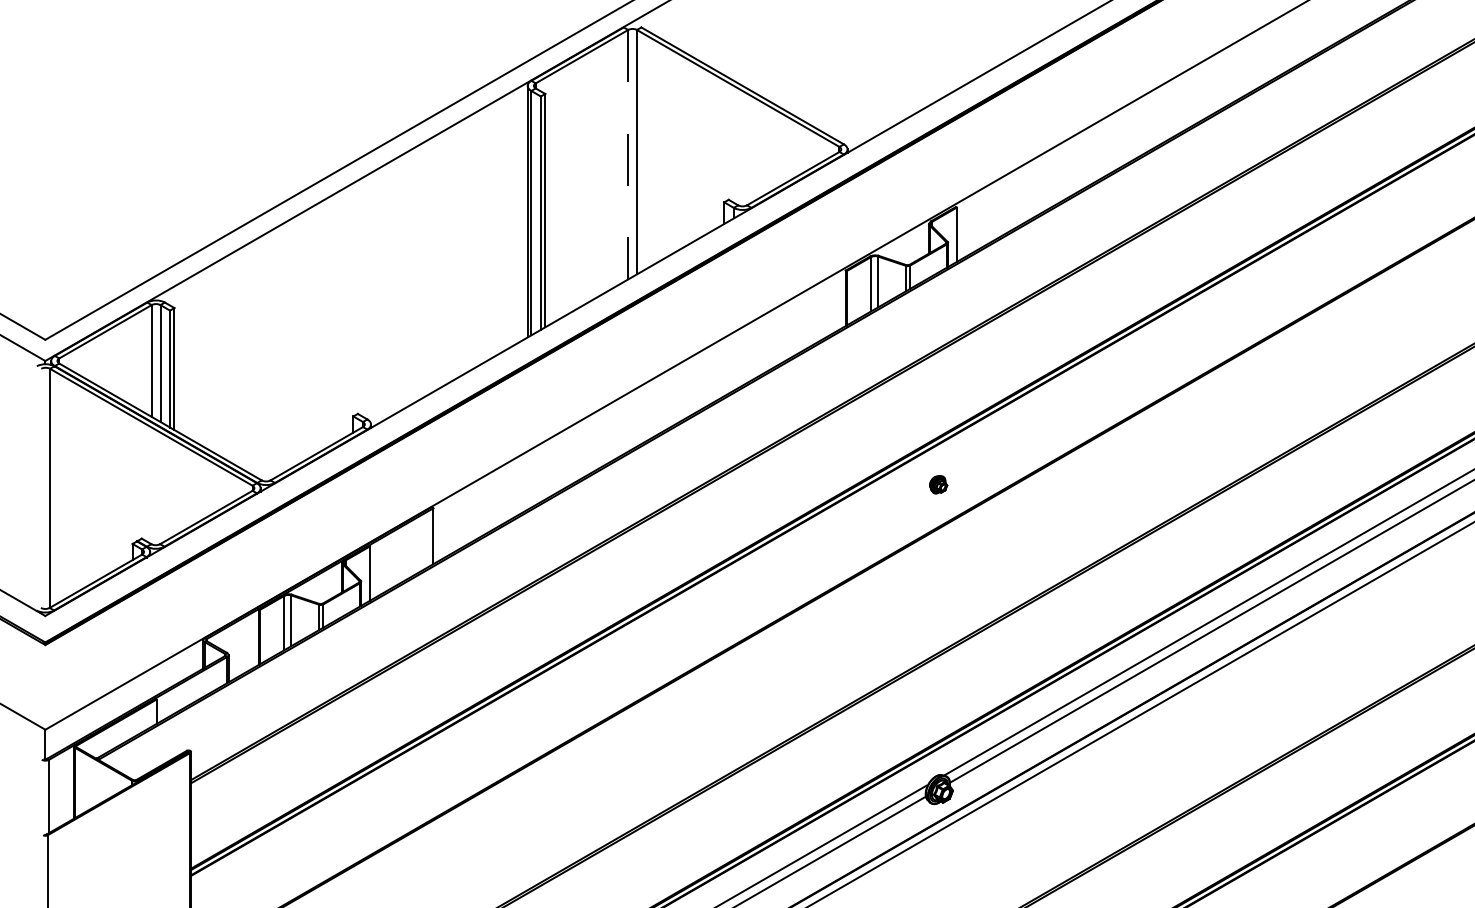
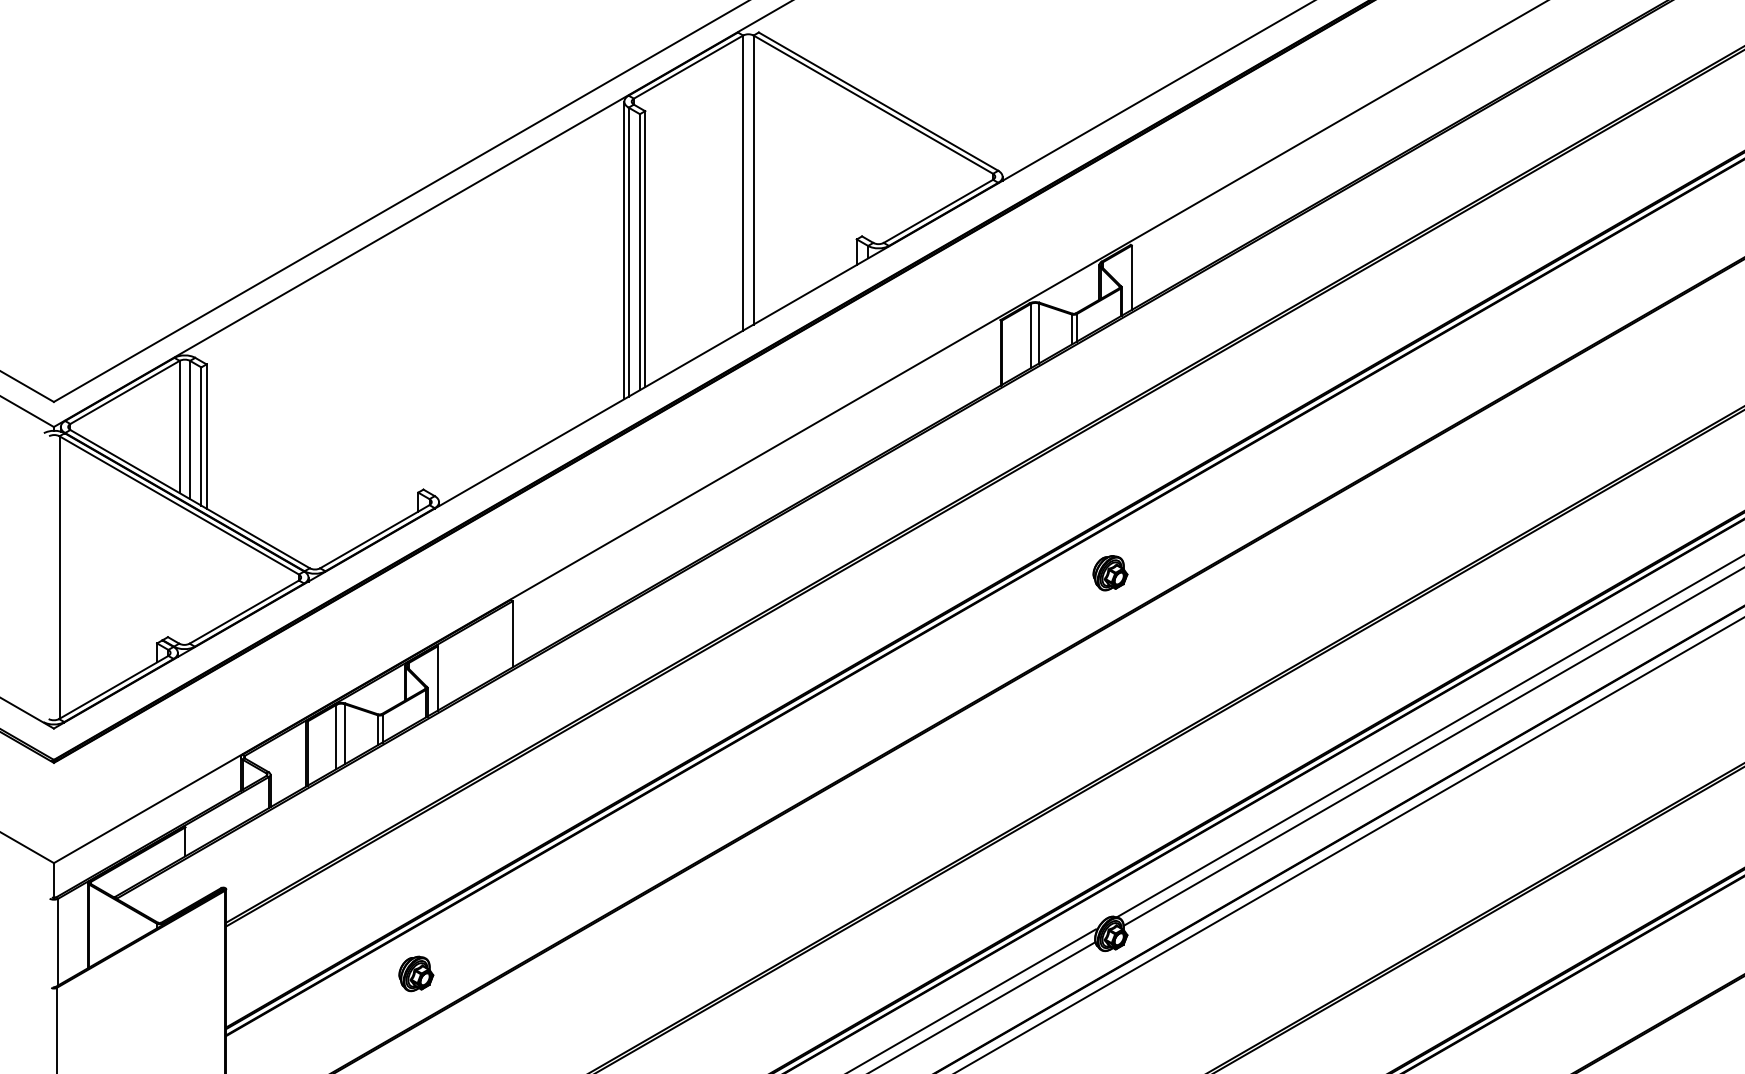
line: (628, 154) -> (743, 182), dashed -> solid
part: (938, 484) -> (1110, 573), size x1.67
part: (351, 823) -> (415, 974), added

